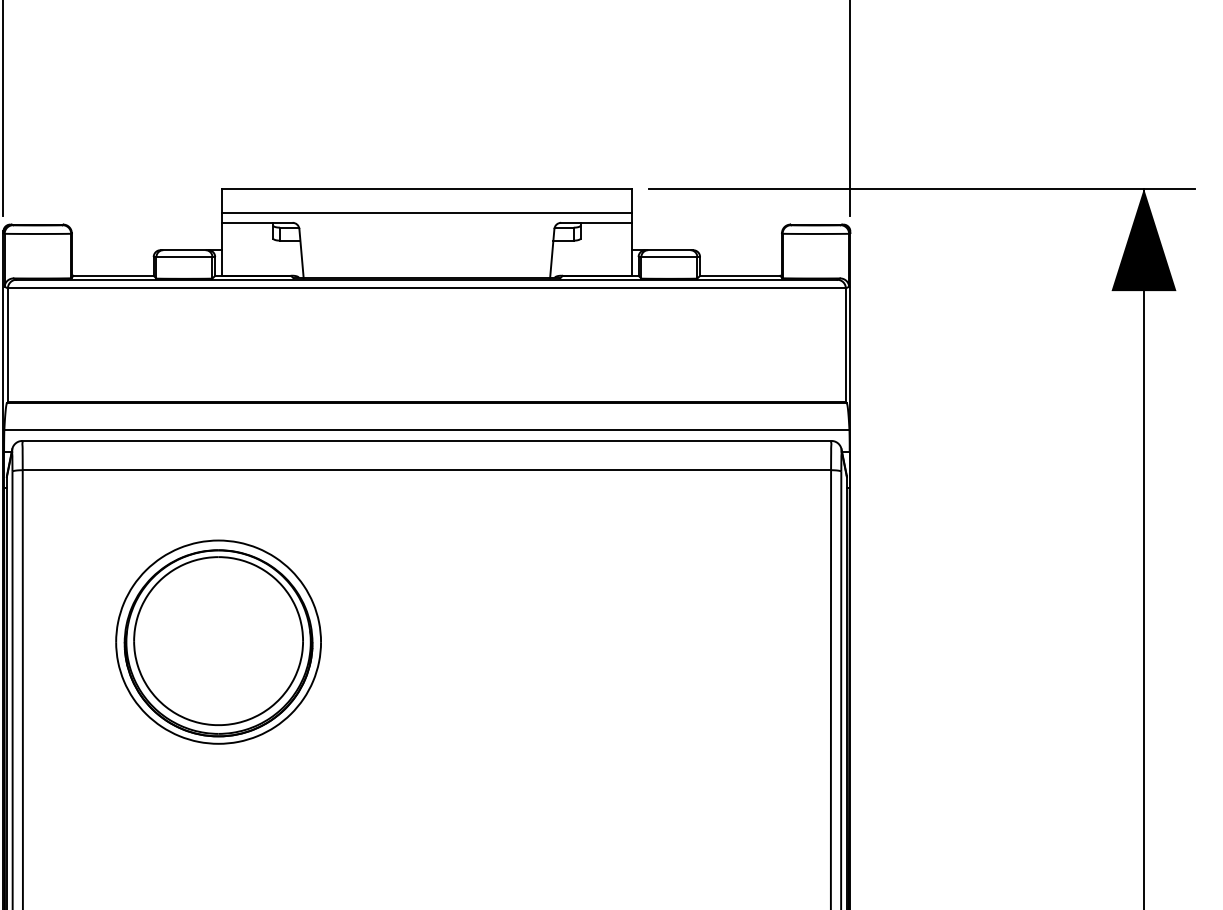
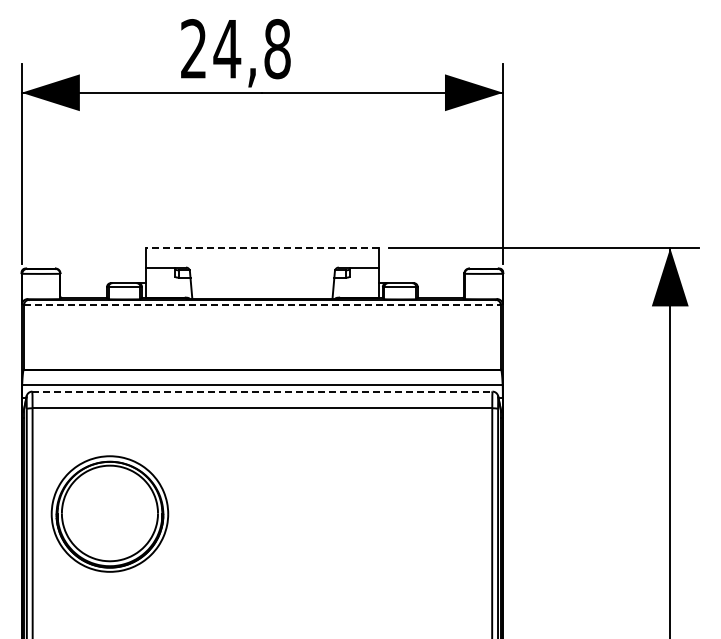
line: (427, 189) -> (262, 248), solid -> dashed
line: (425, 212) -> (261, 261), removed
line: (427, 287) -> (262, 304), solid -> dashed
line: (427, 440) -> (262, 391), solid -> dashed
part: (217, 641) -> (109, 513), moved

